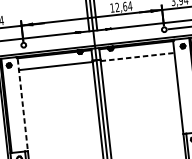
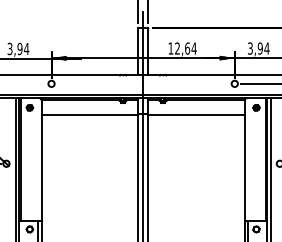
line: (137, 57) -> (196, 115), dashed -> solid
line: (22, 104) -> (41, 160), dashed -> solid

